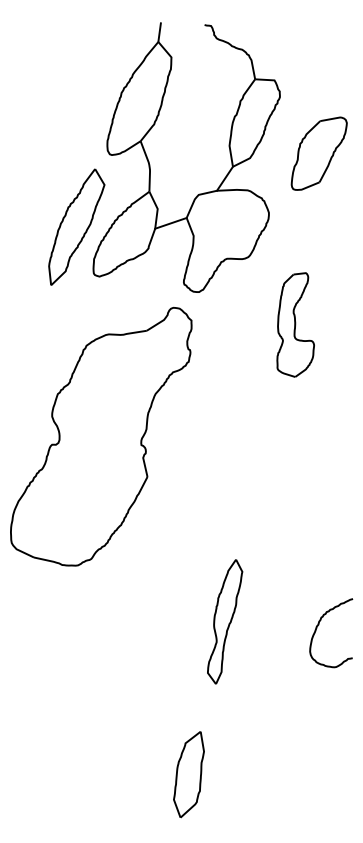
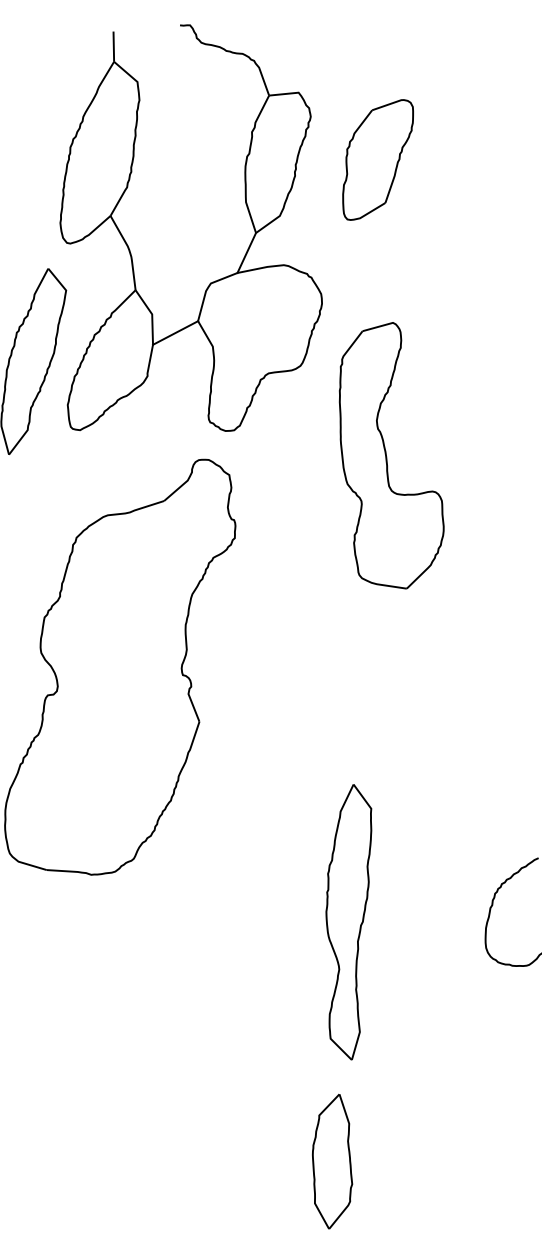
part: (318, 153) -> (377, 159), moved
part: (295, 324) -> (387, 456), size x1.67
part: (224, 621) -> (349, 922), size x1.43

